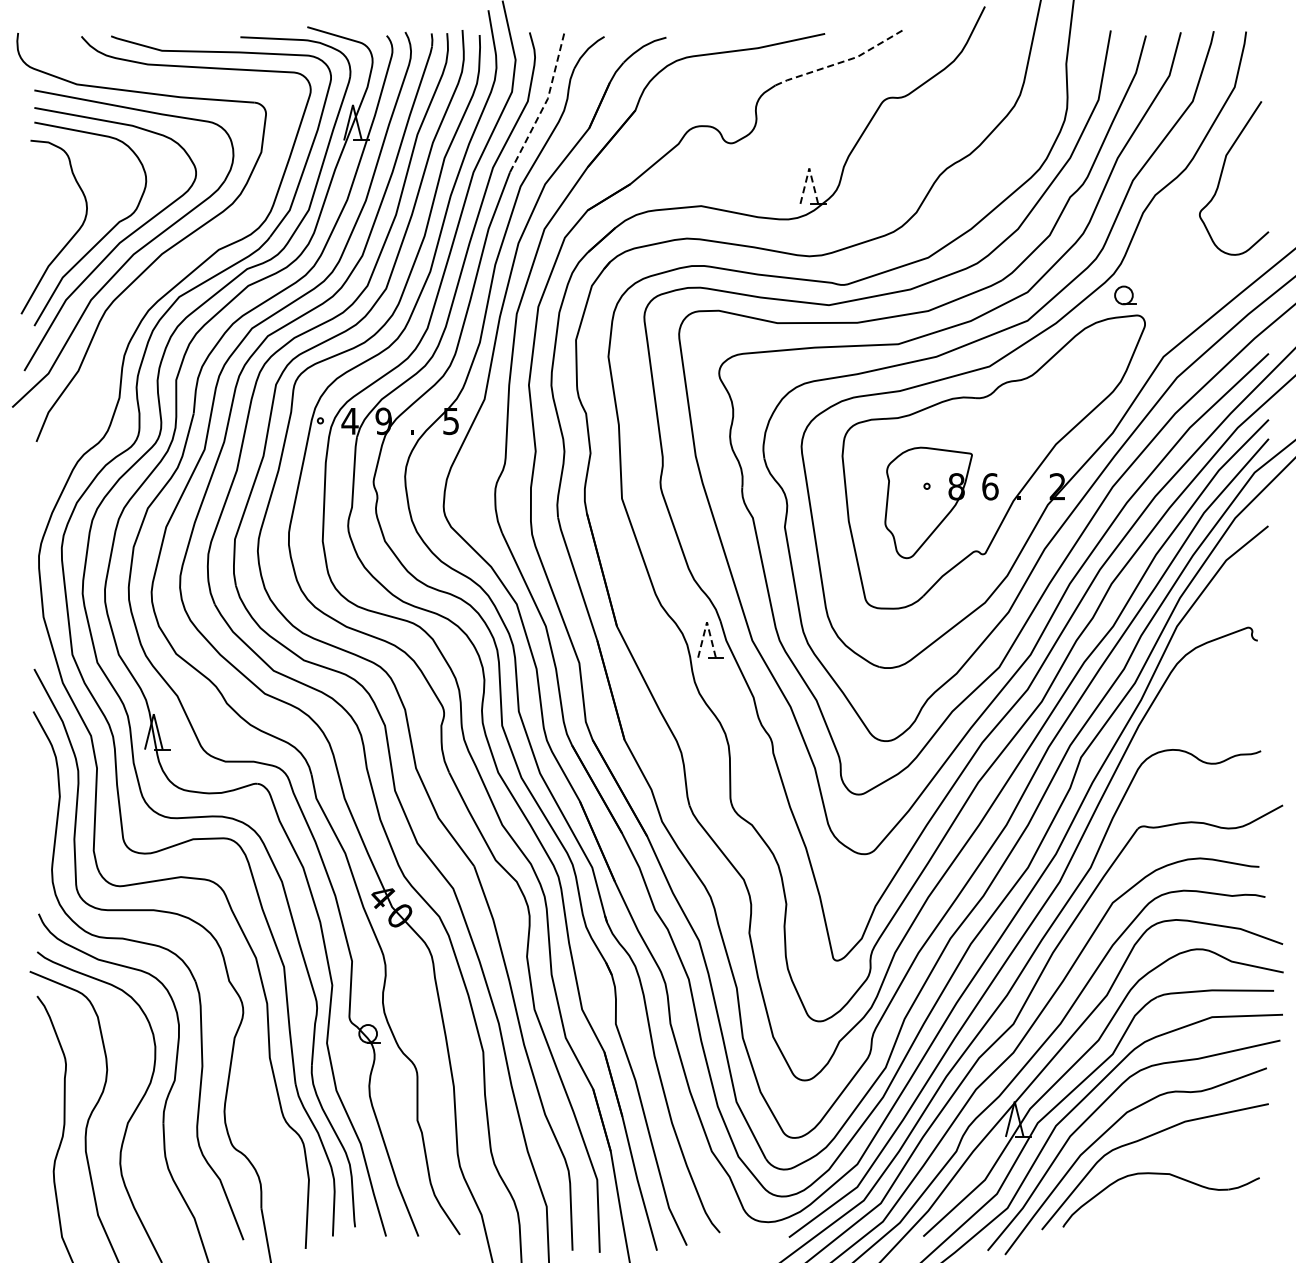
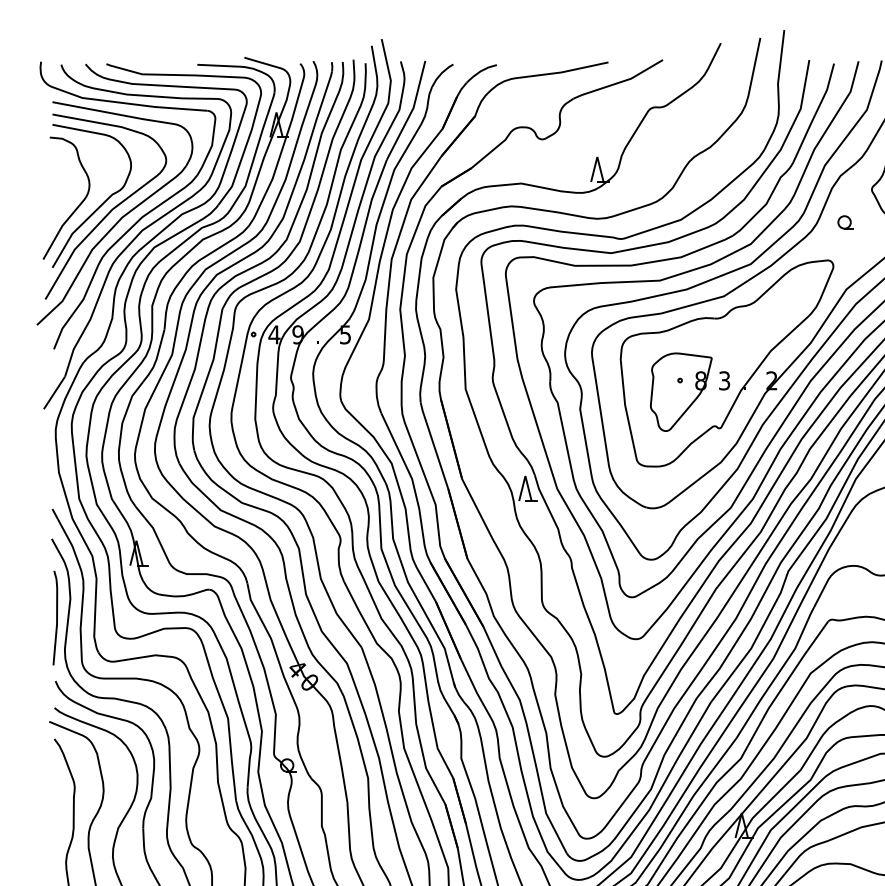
line: (841, 62) -> (619, 82), dashed -> solid
line: (545, 103) -> (411, 111), dashed -> solid
line: (809, 168) -> (597, 157), dashed -> solid
part: (155, 281) -> (137, 236), added
part: (1125, 295) -> (845, 222), moved
text: (990, 486) -> (724, 380), 6 -> 3
line: (707, 622) -> (525, 476), dashed -> solid
line: (40, 824) -> (56, 618), added

